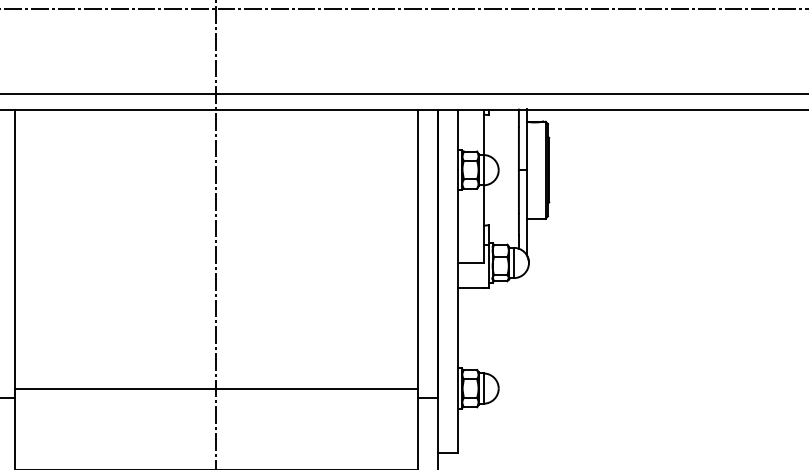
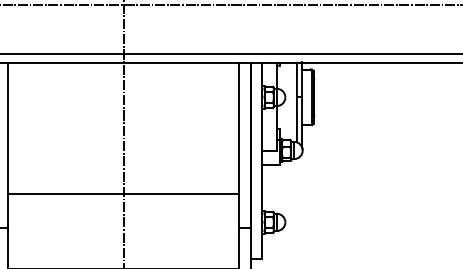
line: (215, 388) -> (123, 193), moved

